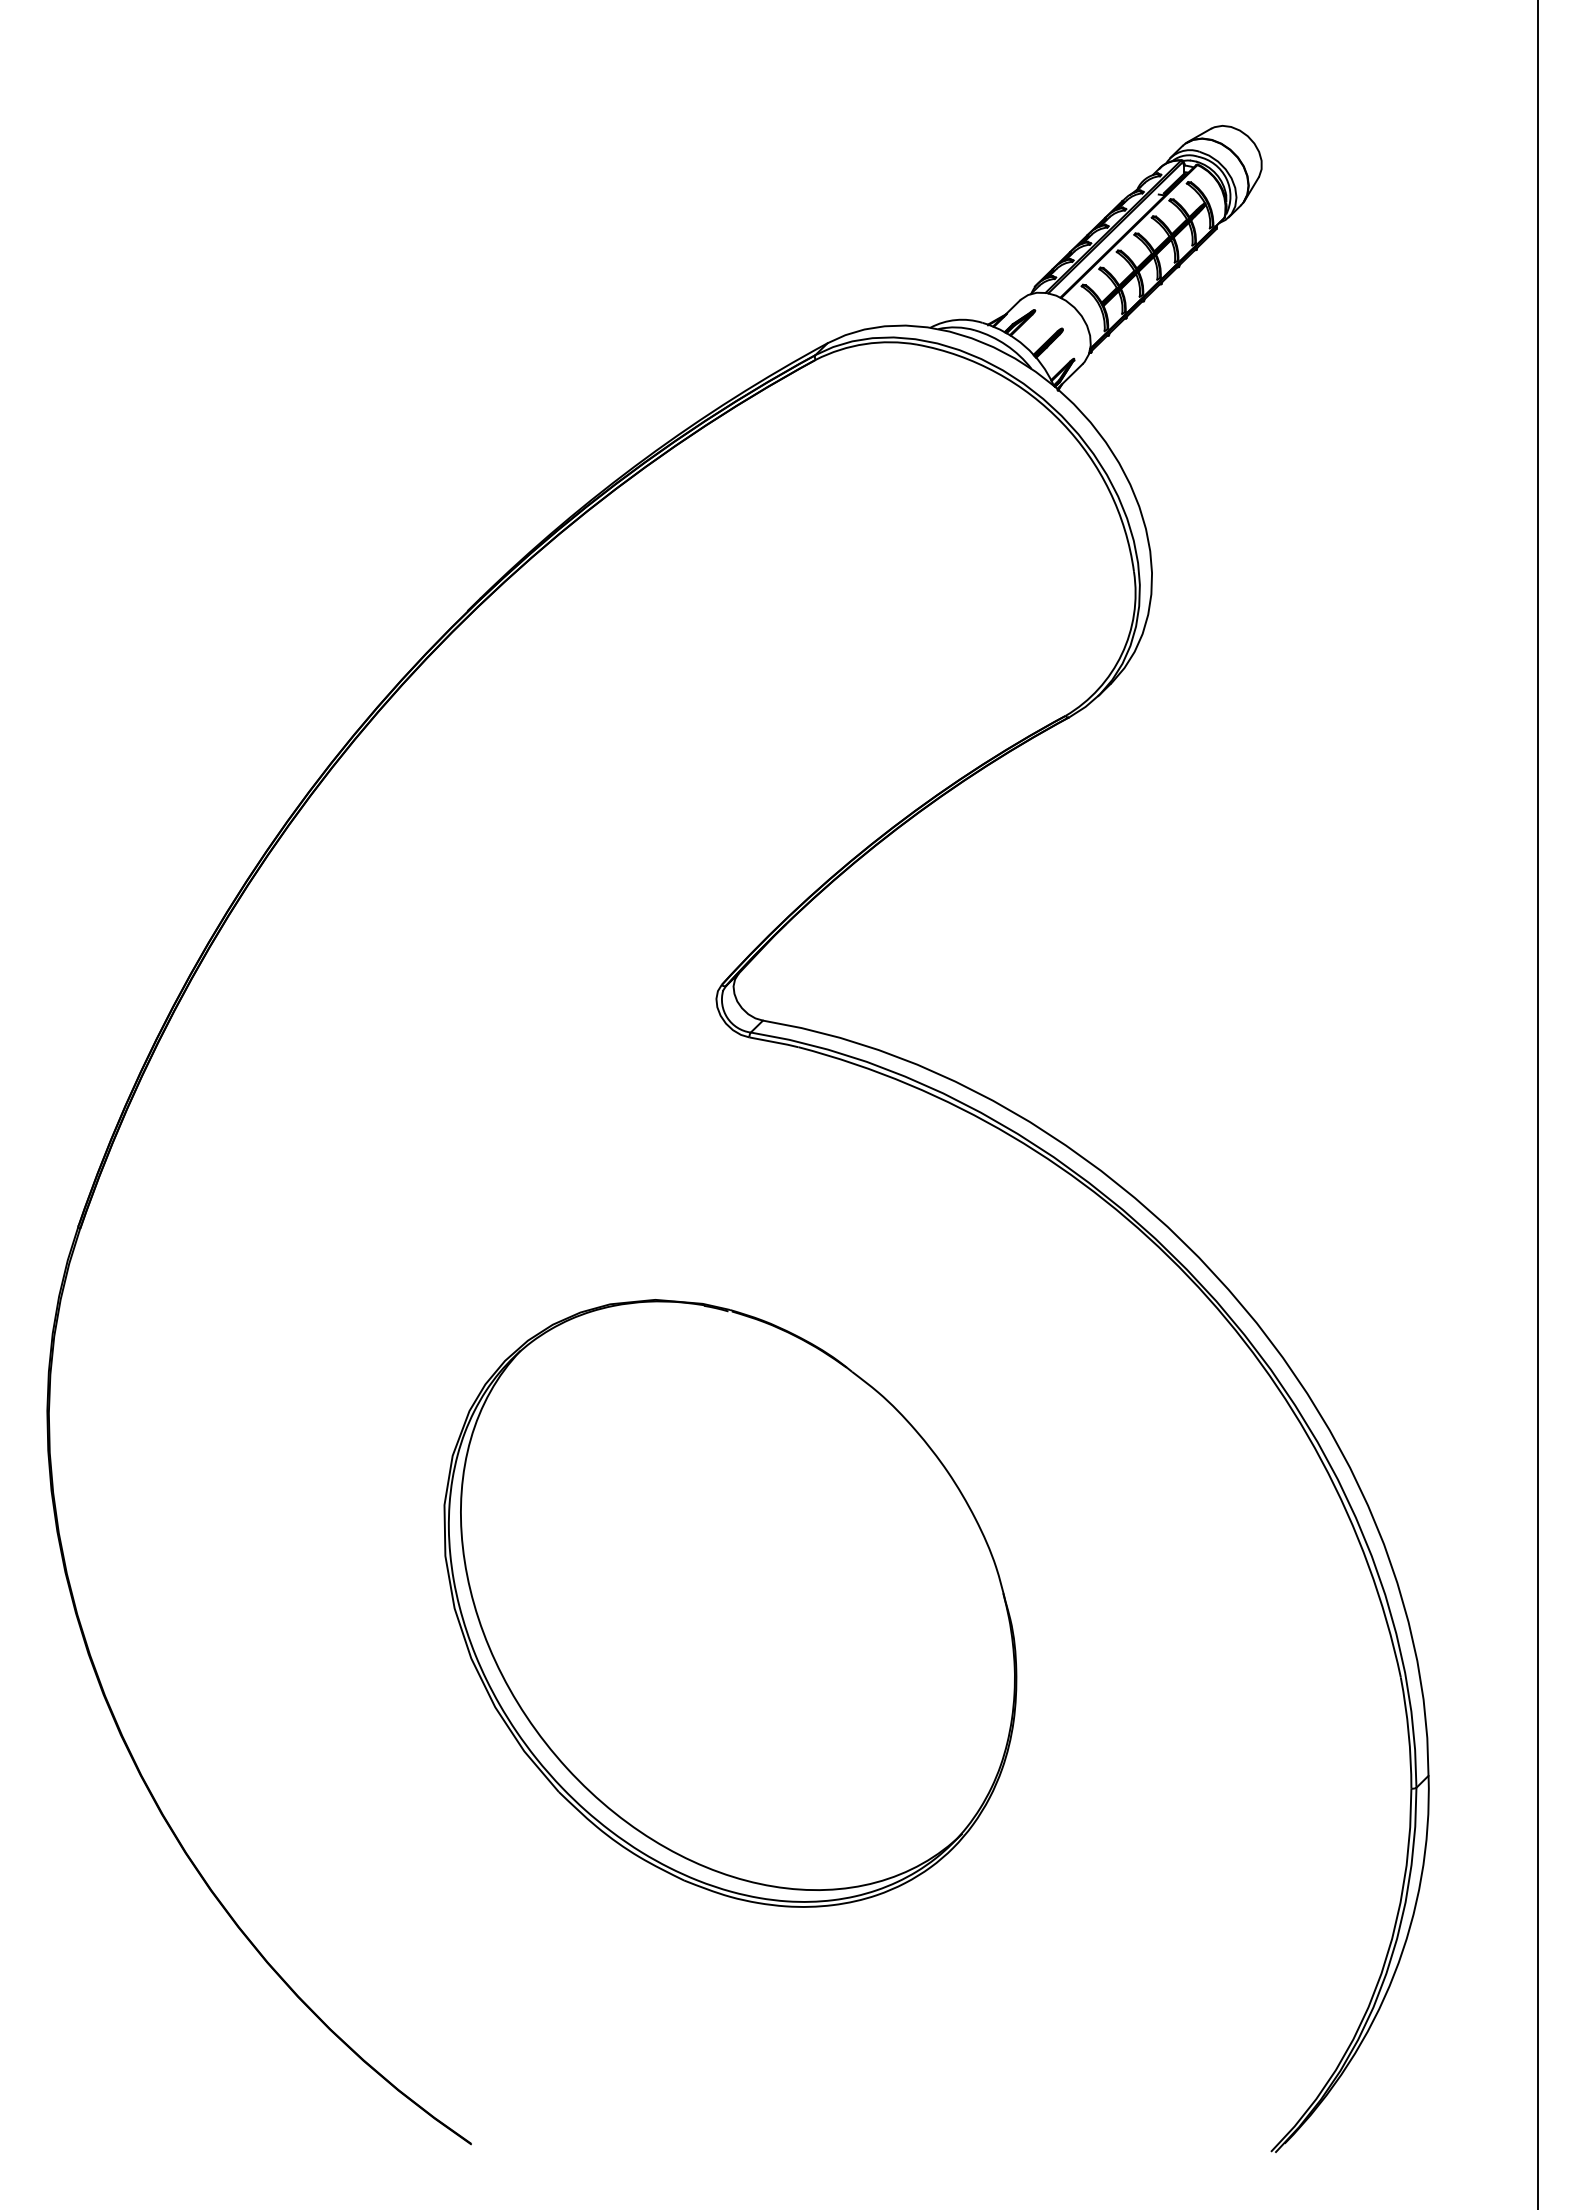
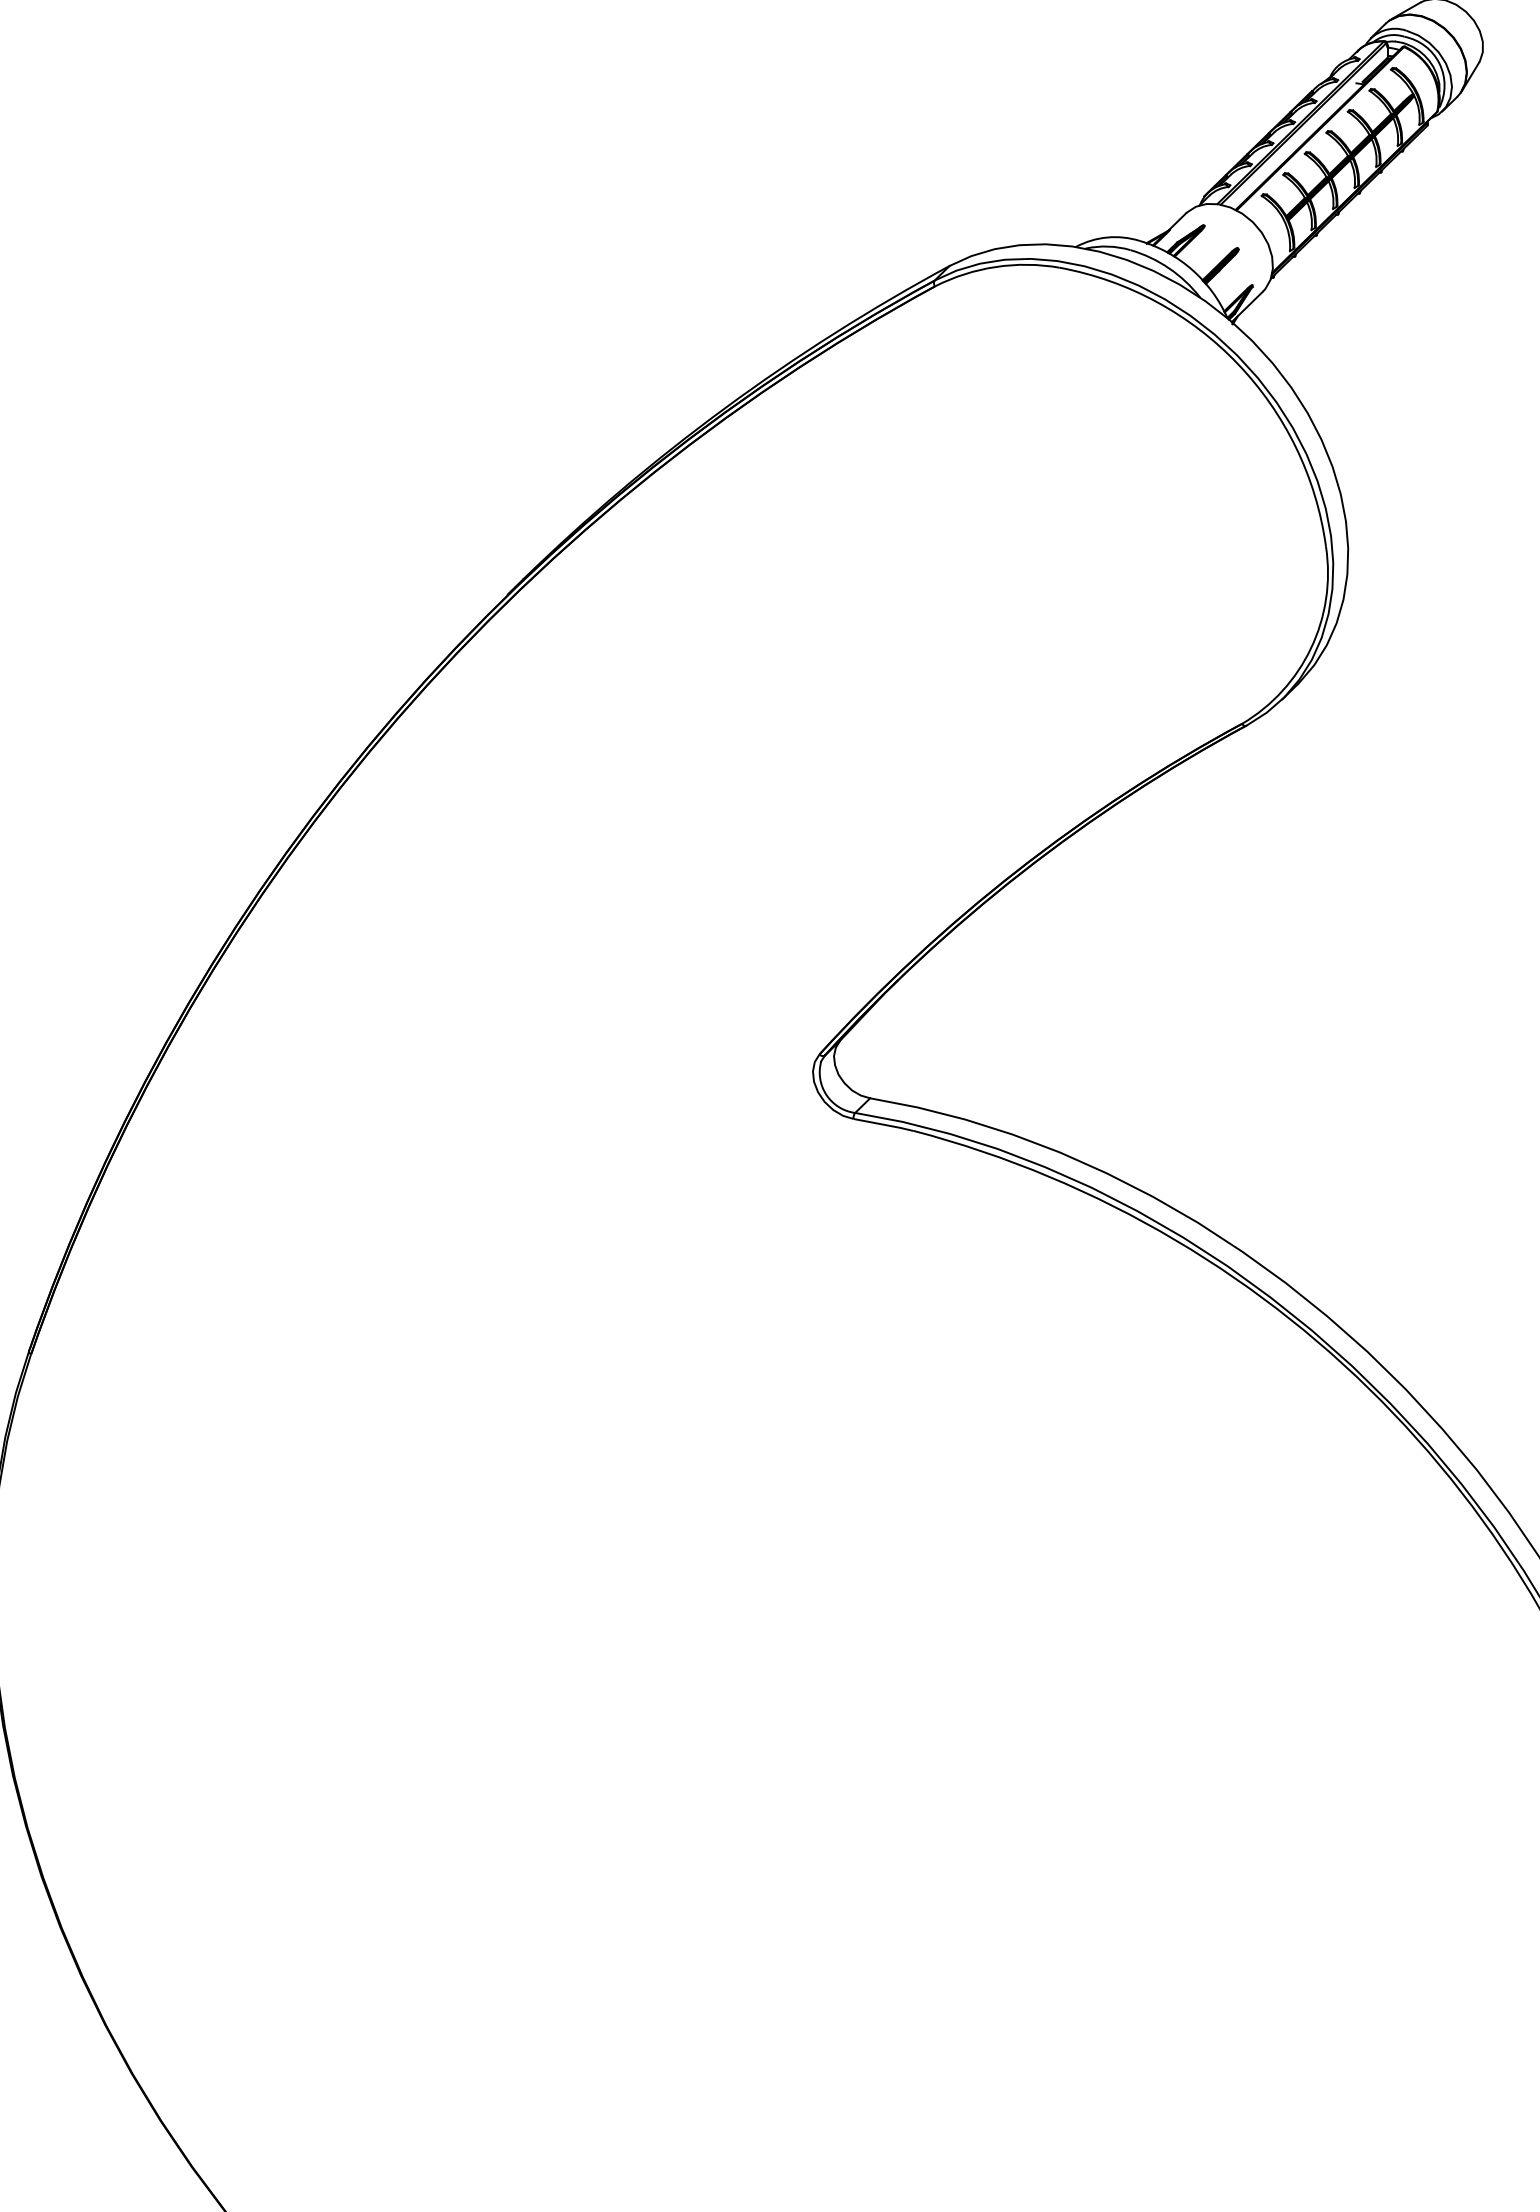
part: (730, 1603) -> (830, 1814), removed

